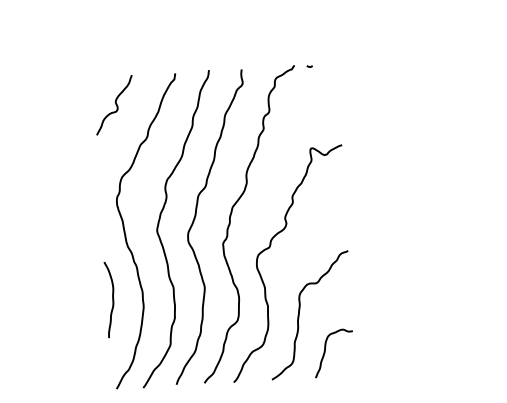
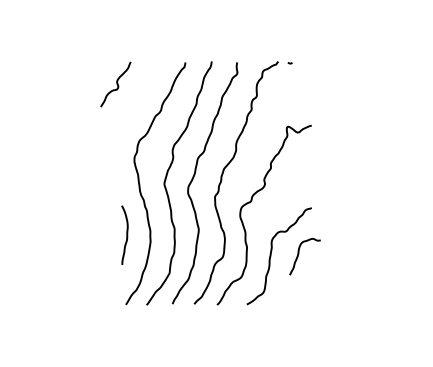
curve: (115, 105) -> (116, 84), moved
curve: (326, 350) -> (299, 254), moved

